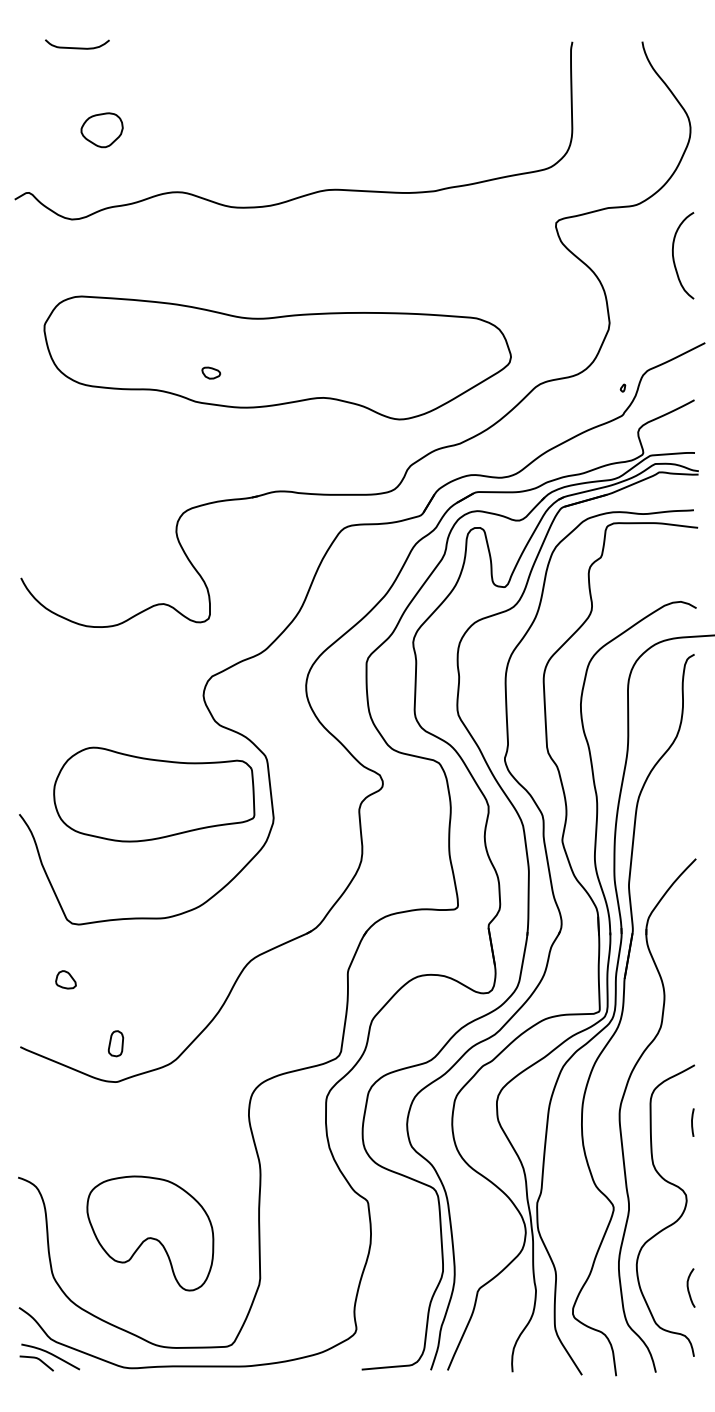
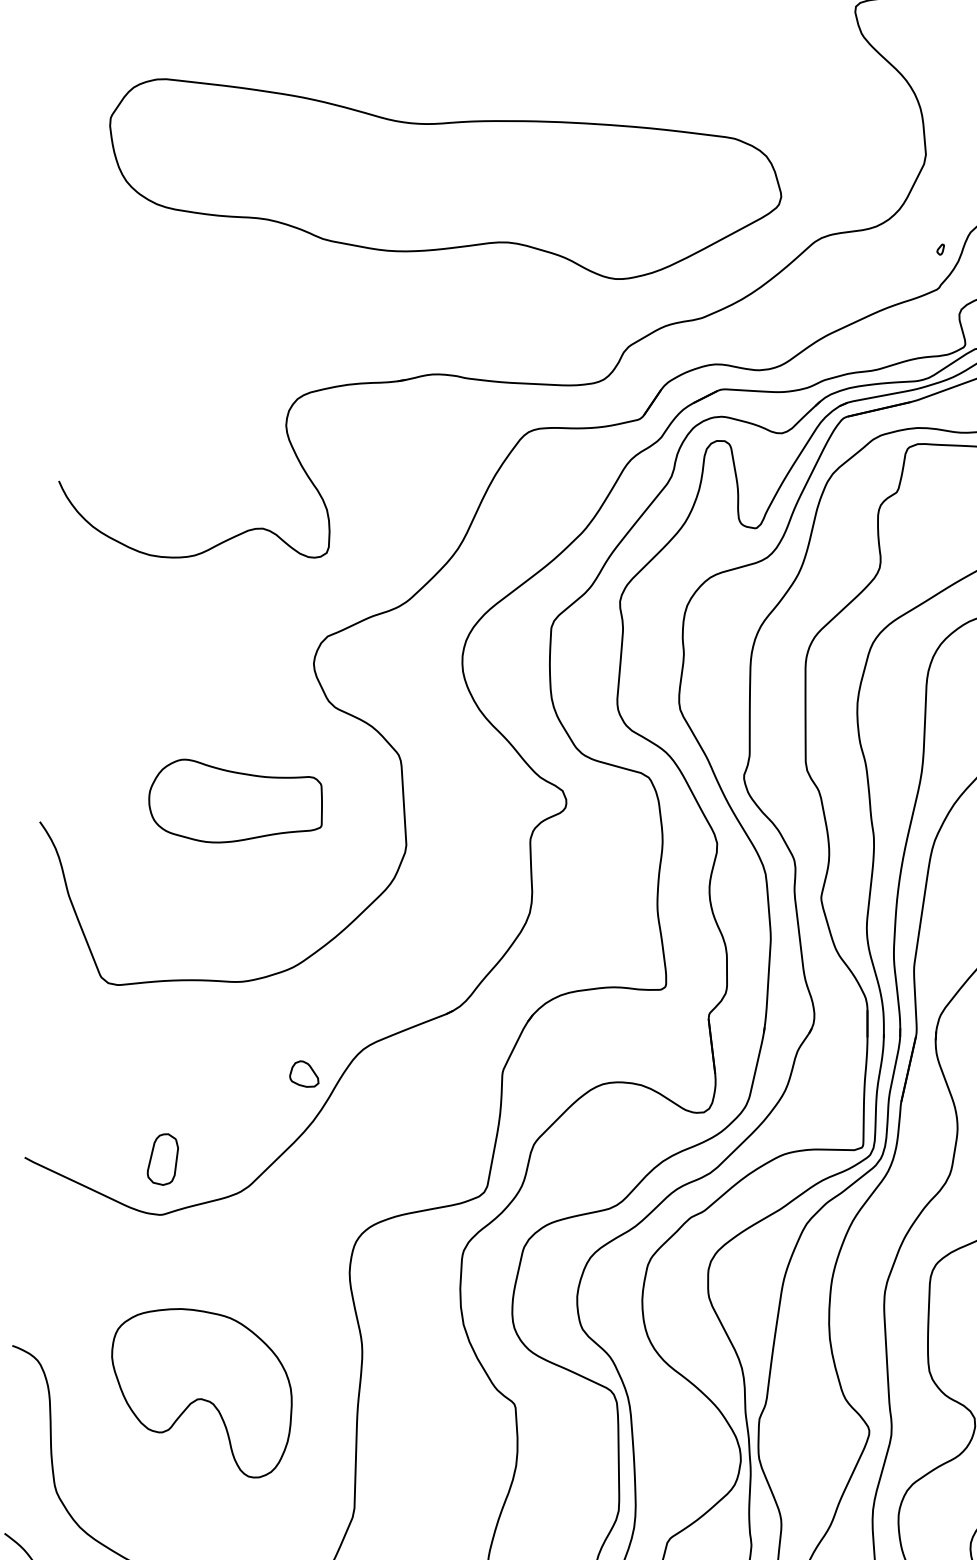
part: (211, 372) -> (348, 198), removed
part: (154, 794) -> (236, 802), size x0.6
part: (65, 979) -> (303, 1073), moved
part: (115, 1043) -> (162, 1159), size x1.4
part: (150, 1233) -> (201, 1392), moved

